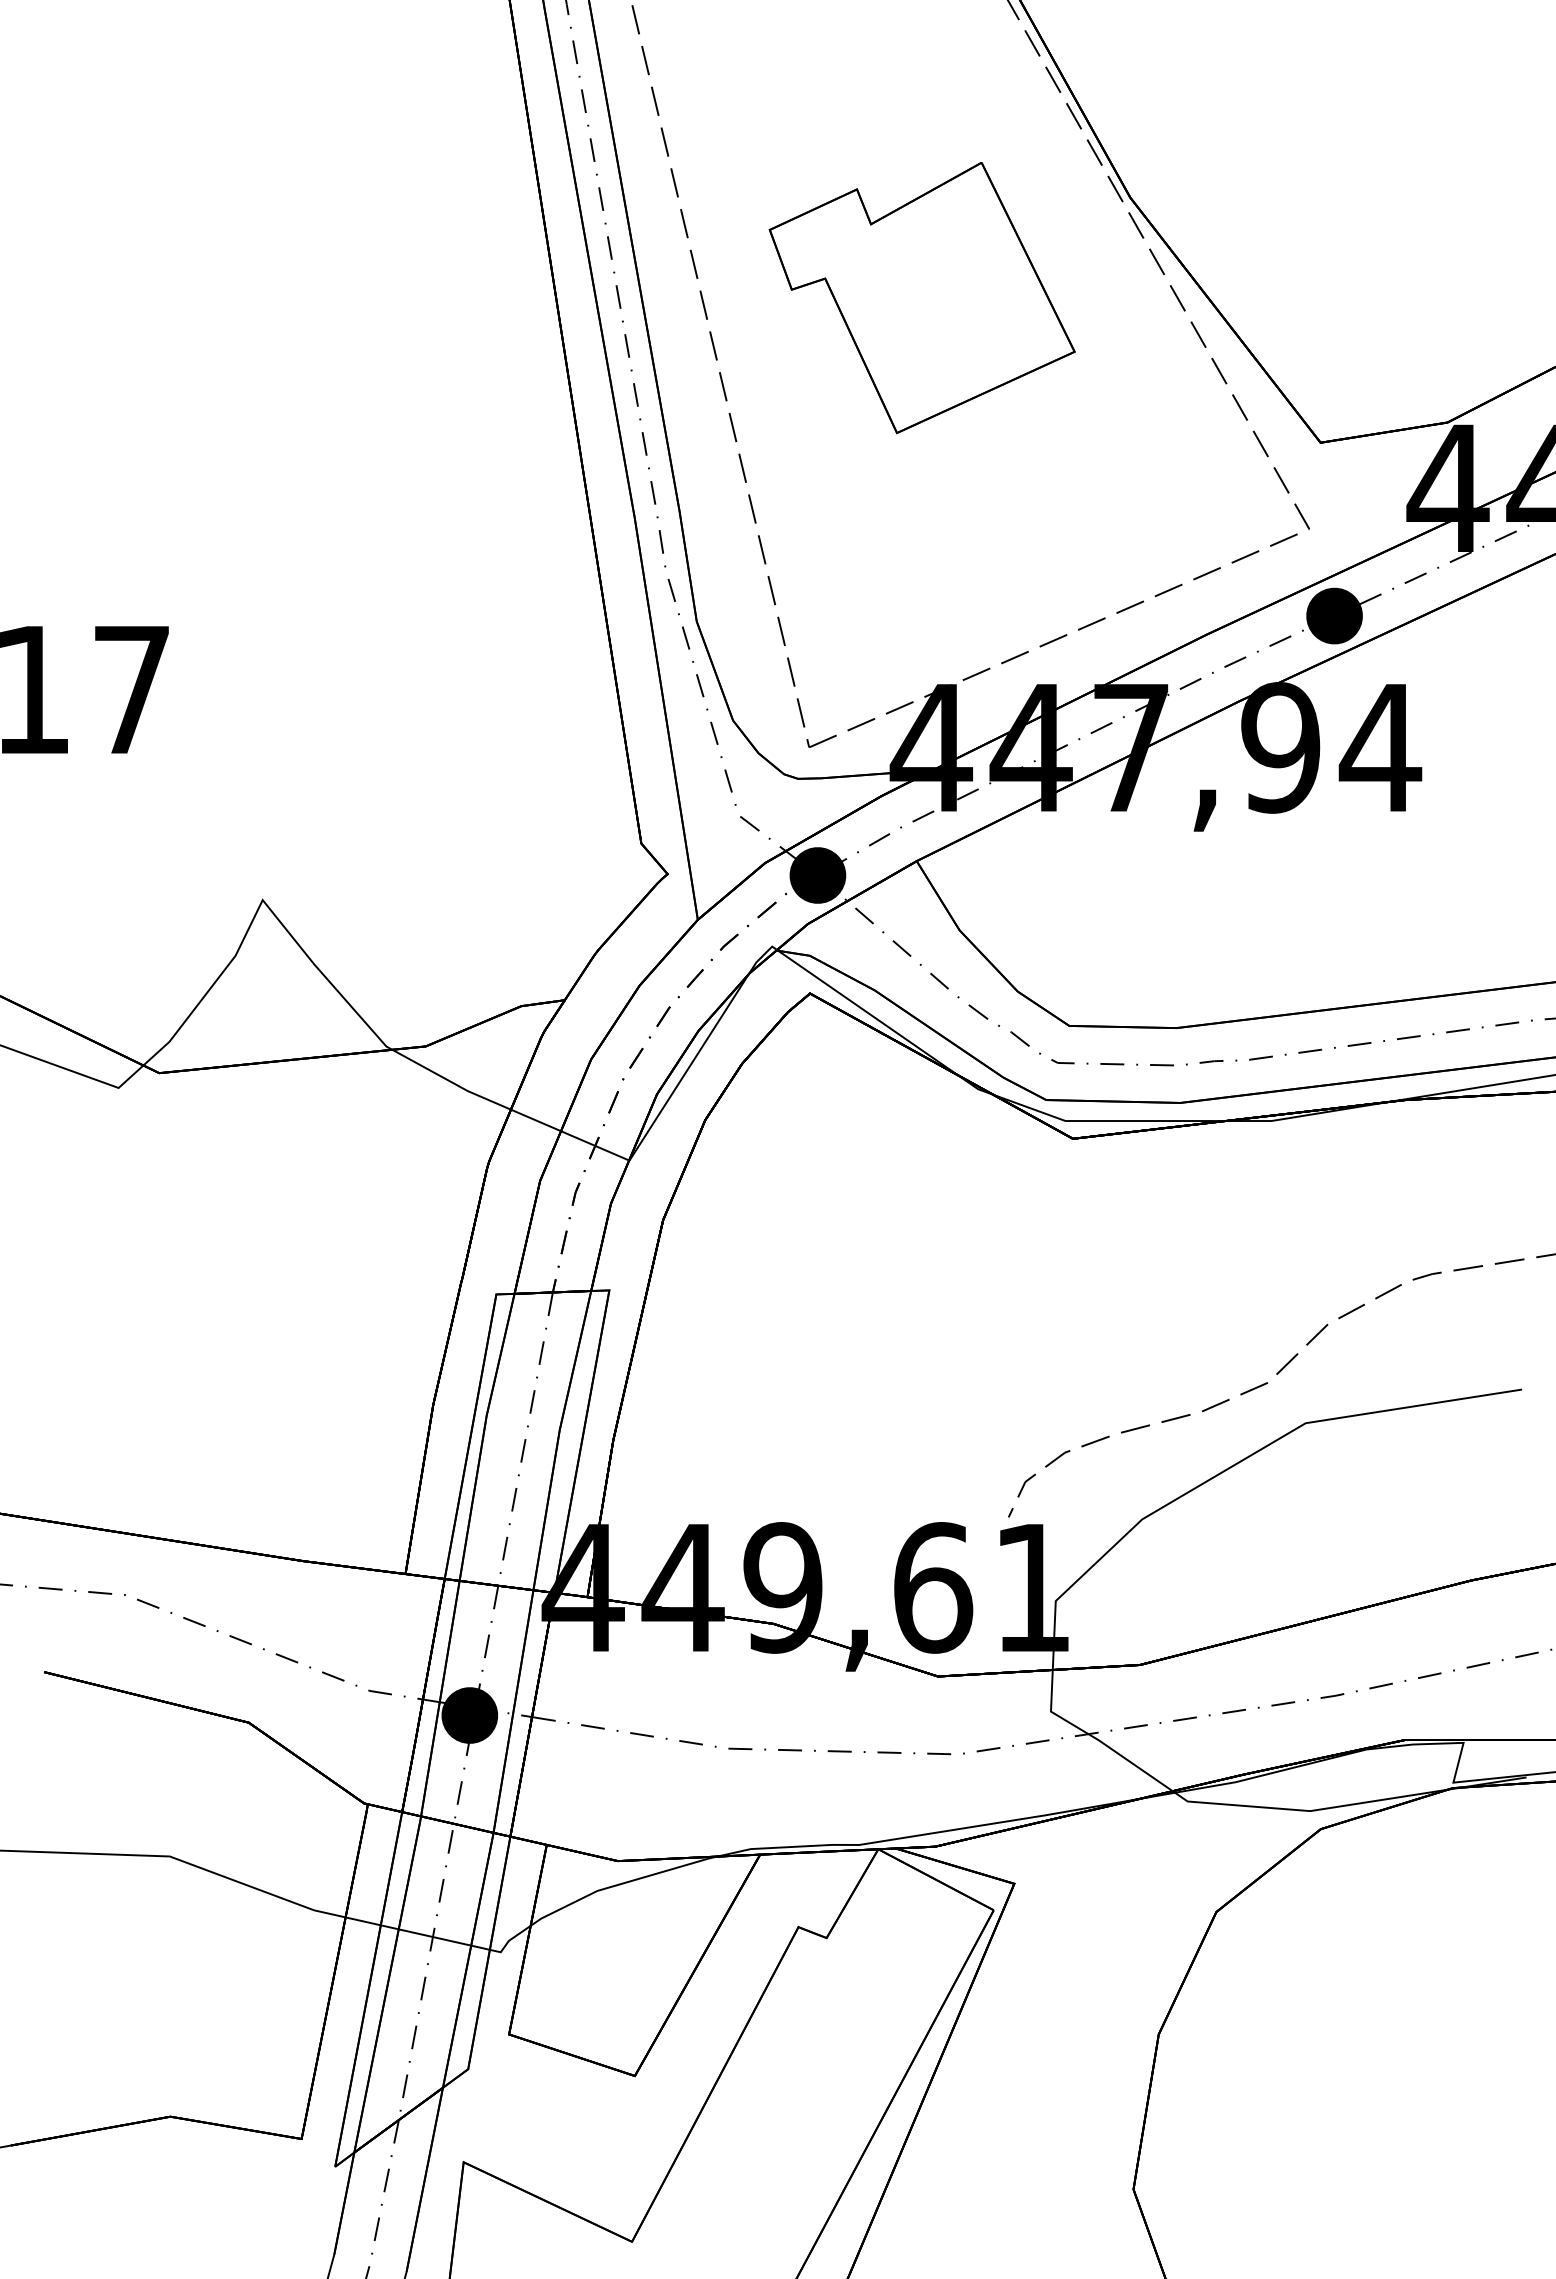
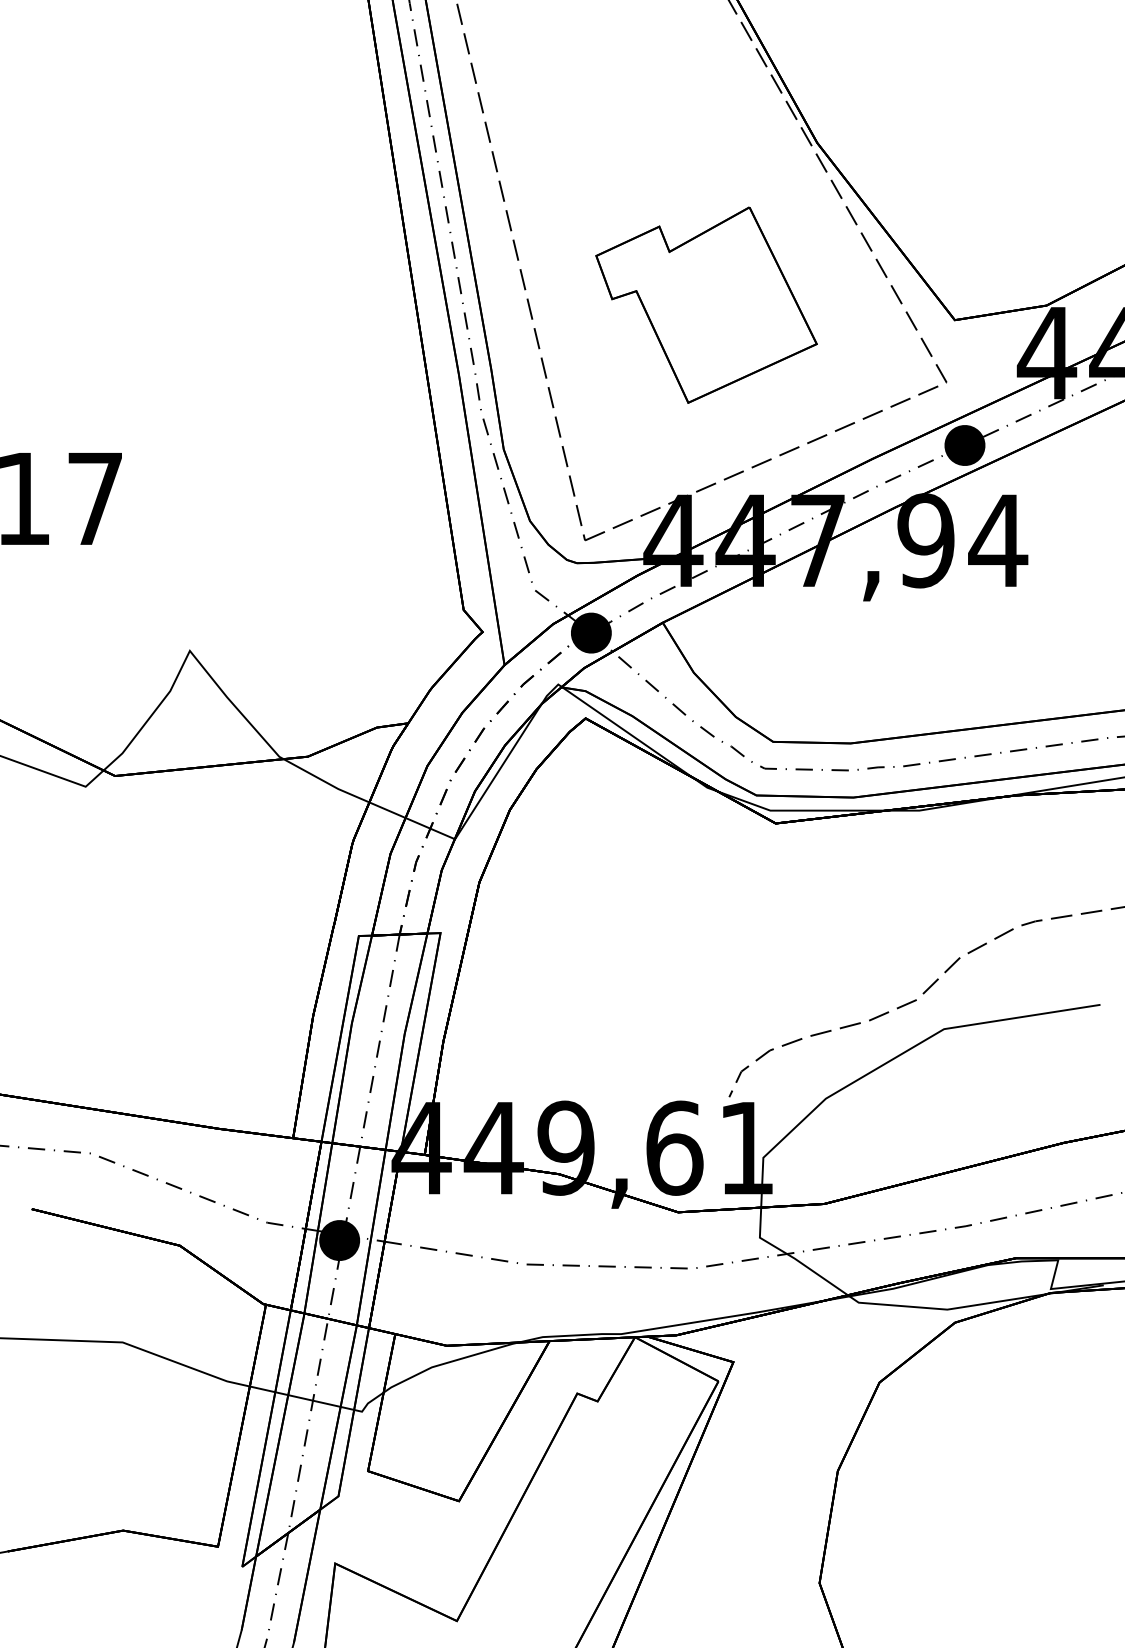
part: (921, 298) -> (706, 305), moved

